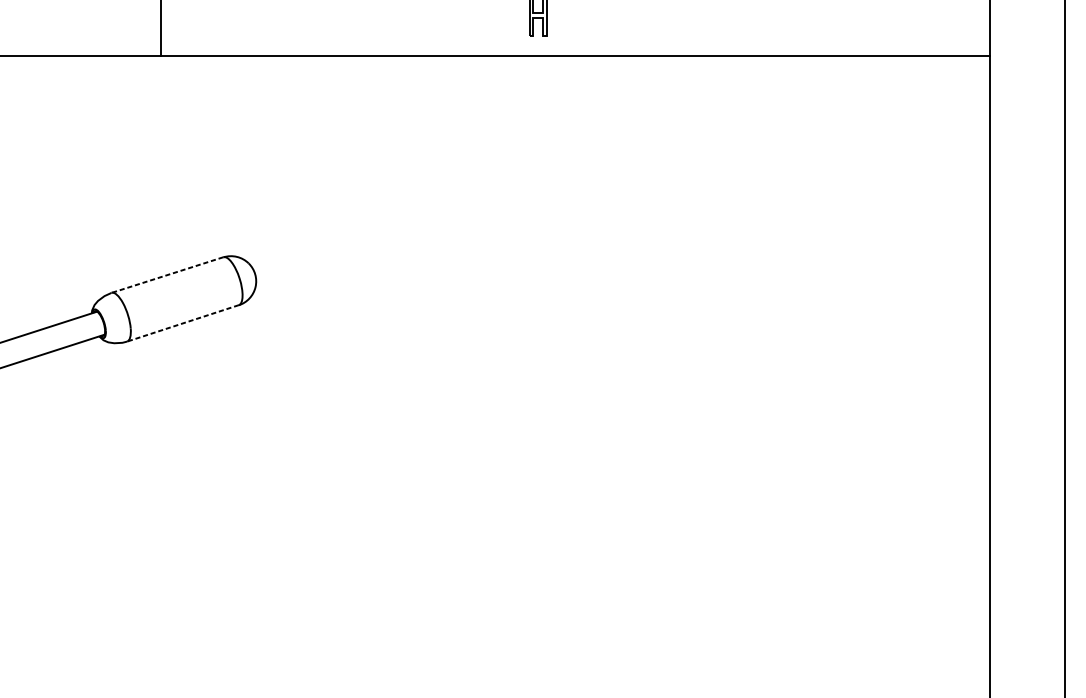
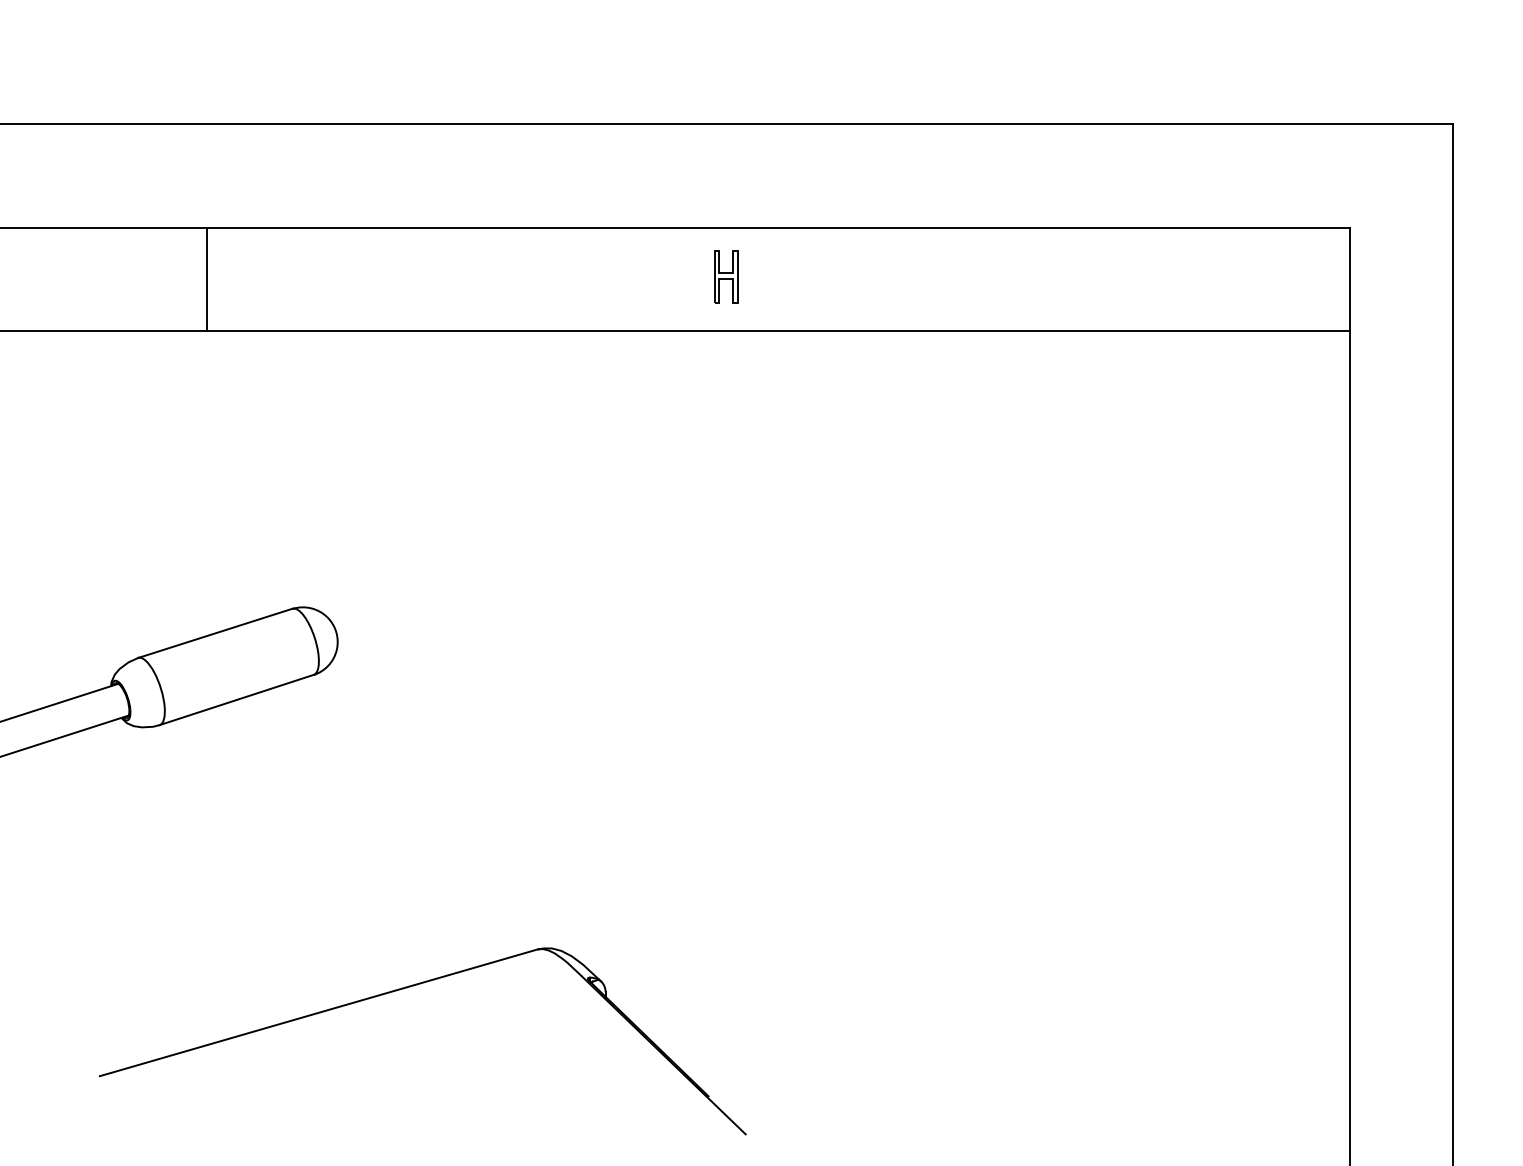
line: (166, 275) -> (214, 633), dashed -> solid
line: (182, 323) -> (236, 700), dashed -> solid
part: (306, 532) -> (407, 988), added

